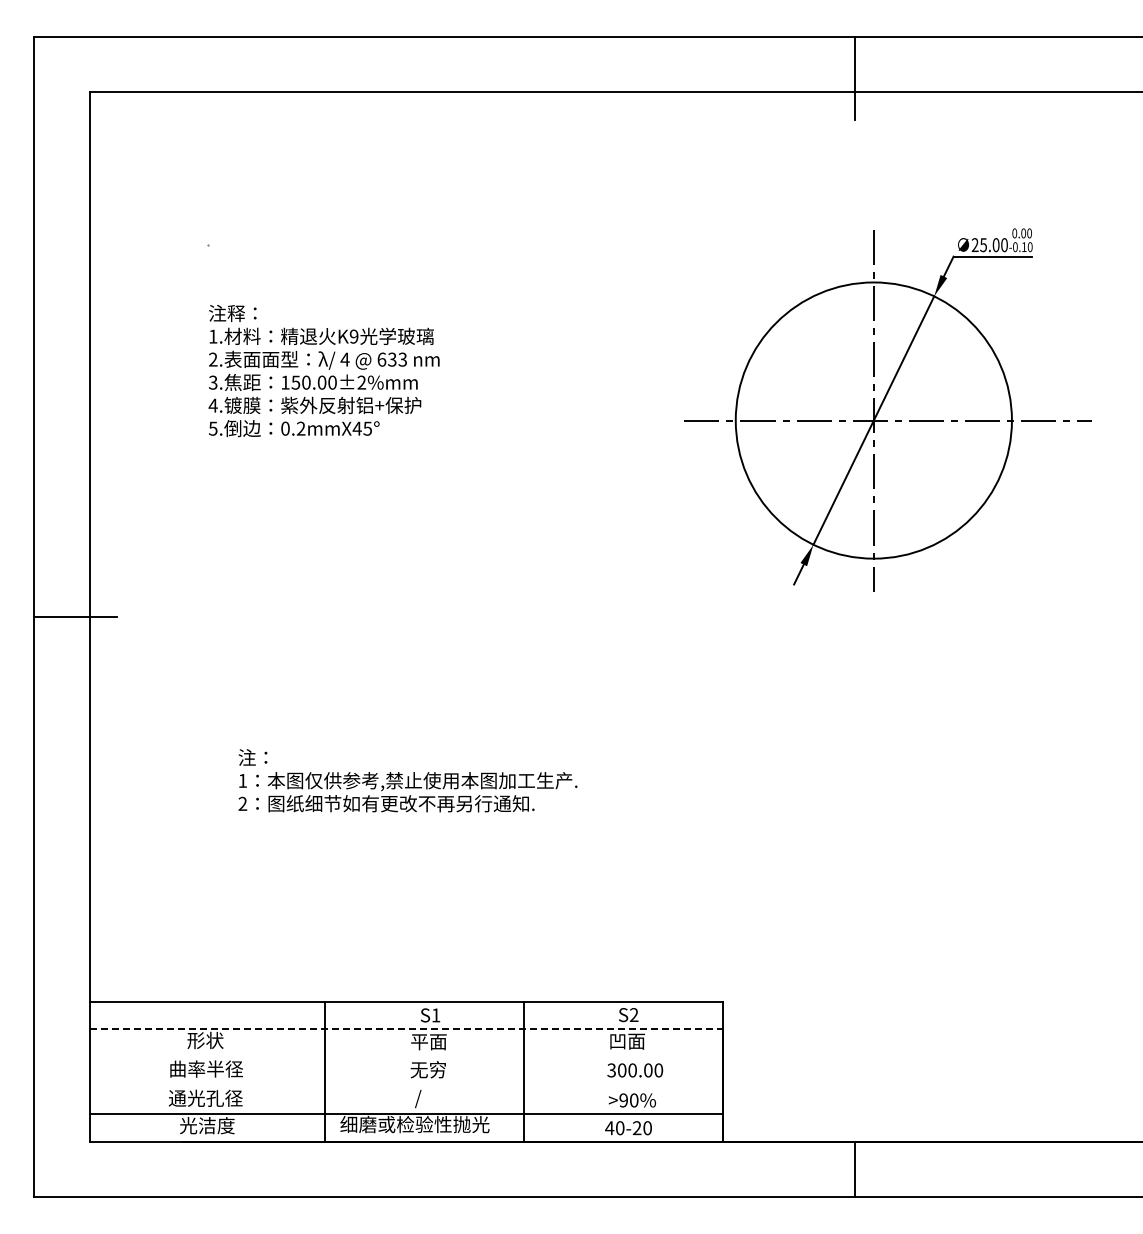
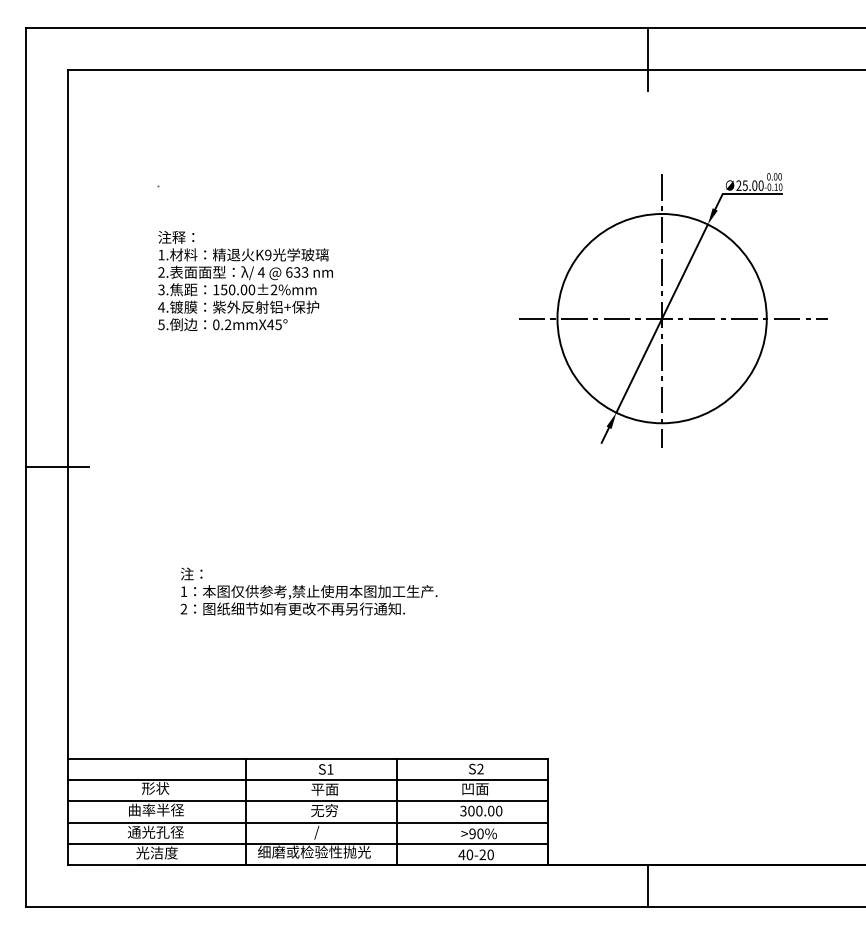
line: (406, 1029) -> (307, 780), dashed -> solid
line: (405, 1056) -> (307, 800), added
line: (405, 1086) -> (307, 823), added

